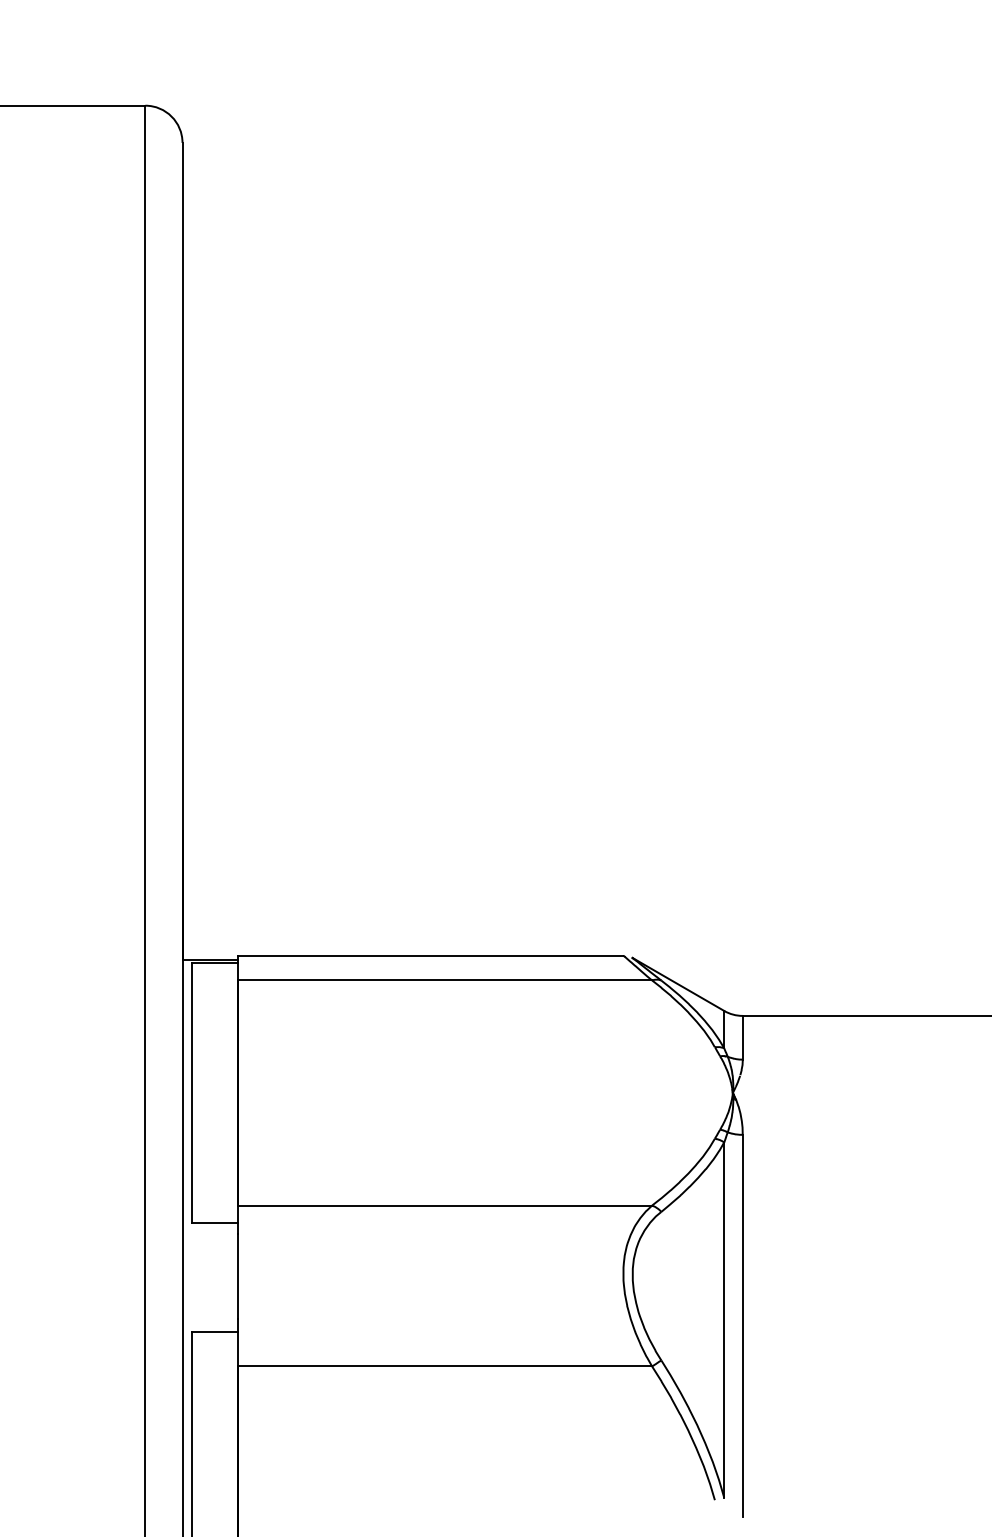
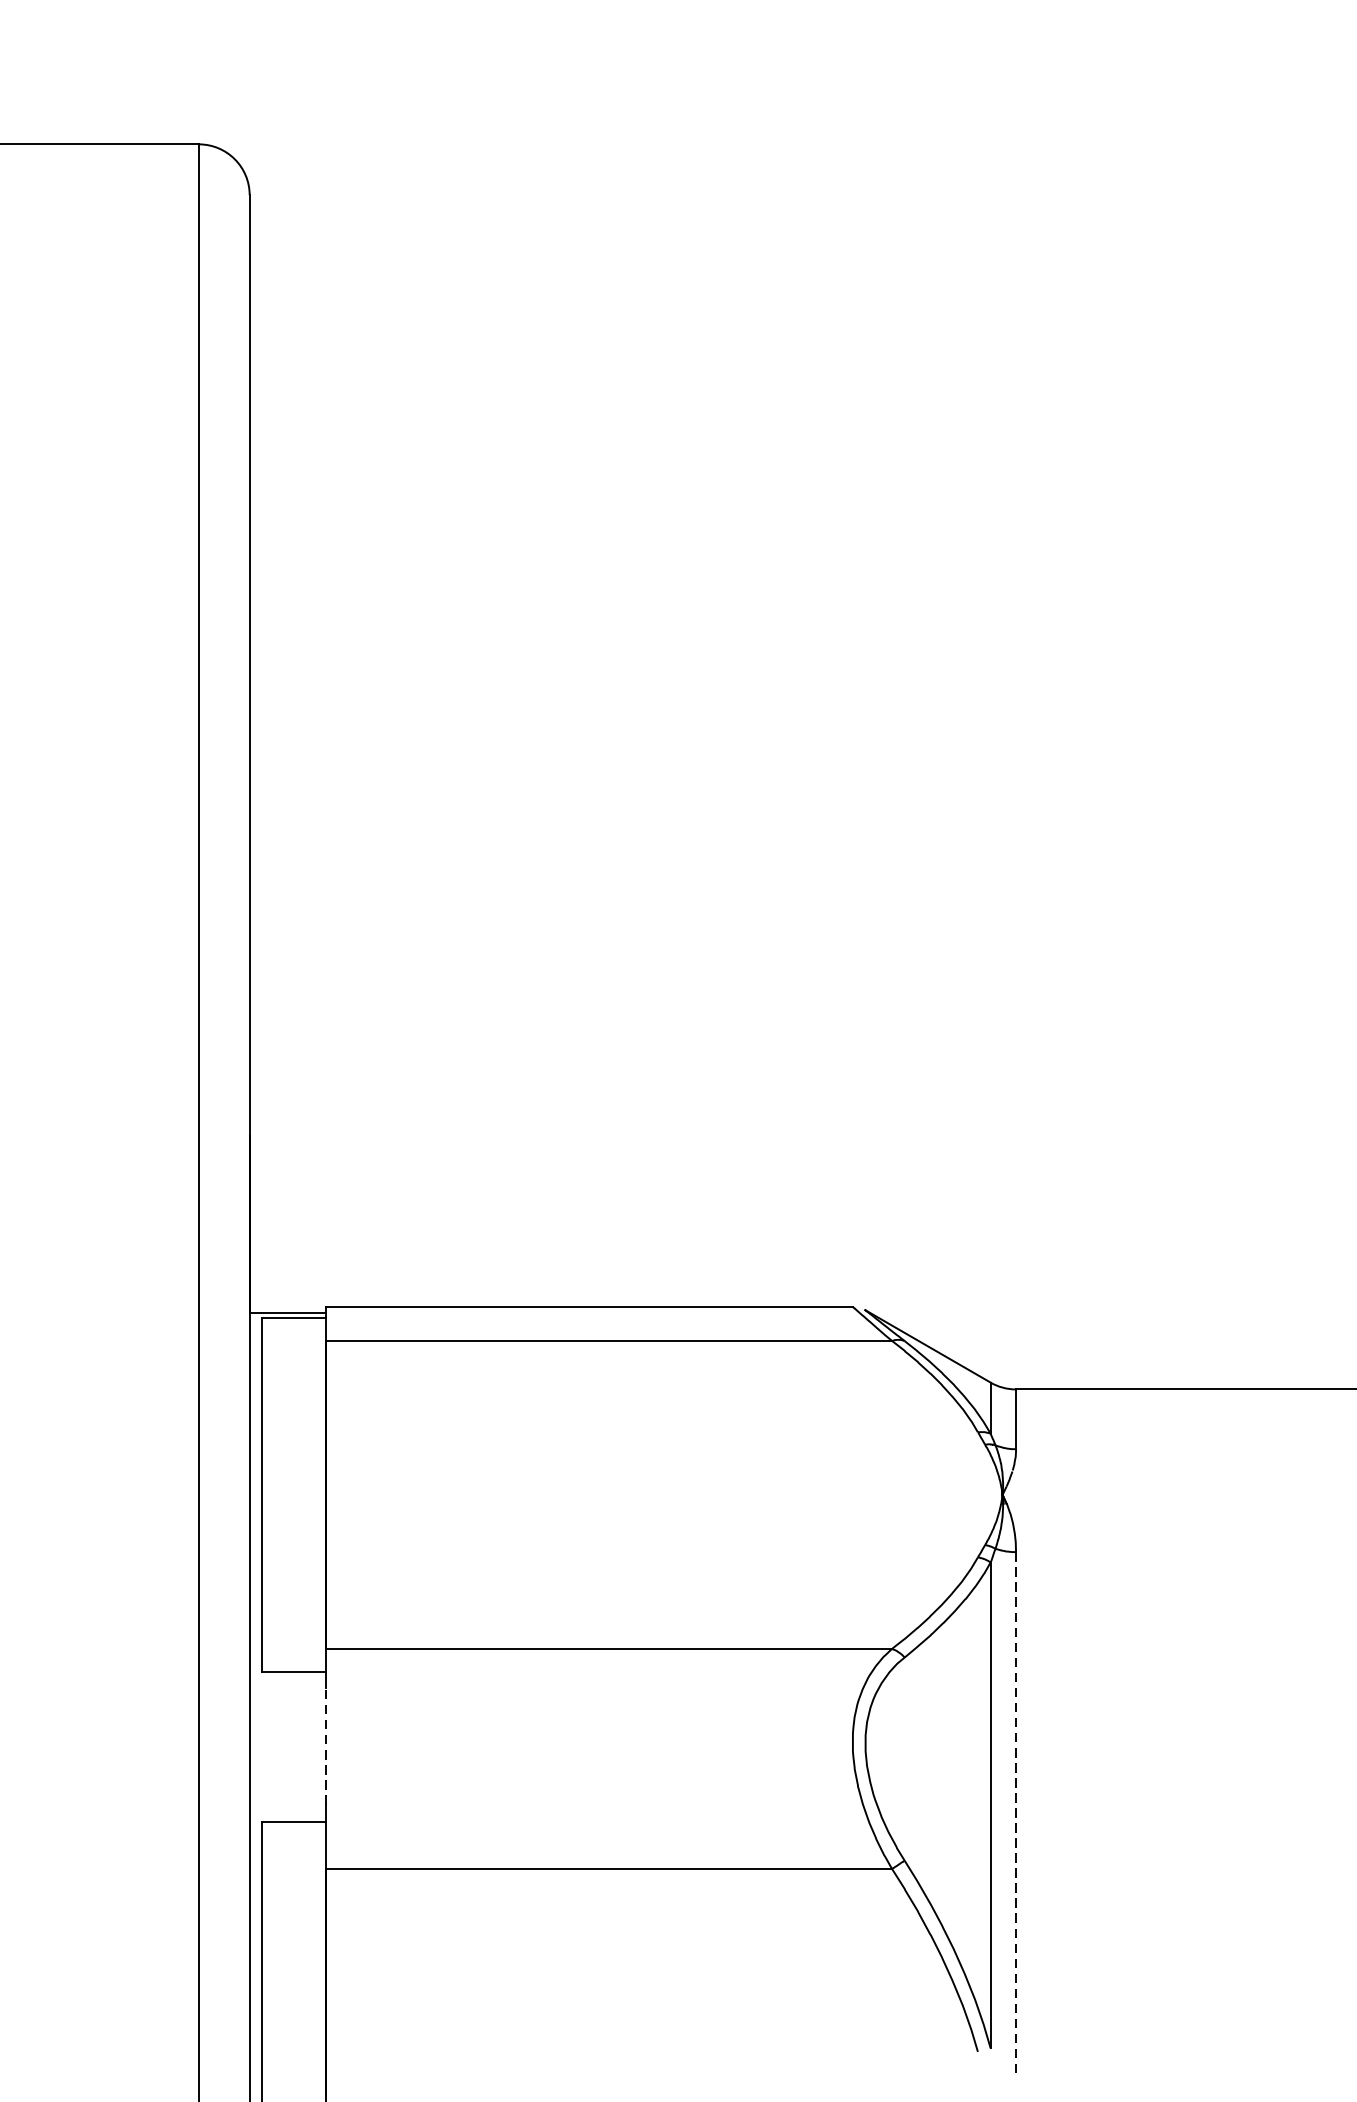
line: (238, 1276) -> (326, 1745), solid -> dashed
line: (742, 1325) -> (1015, 1812), solid -> dashed

